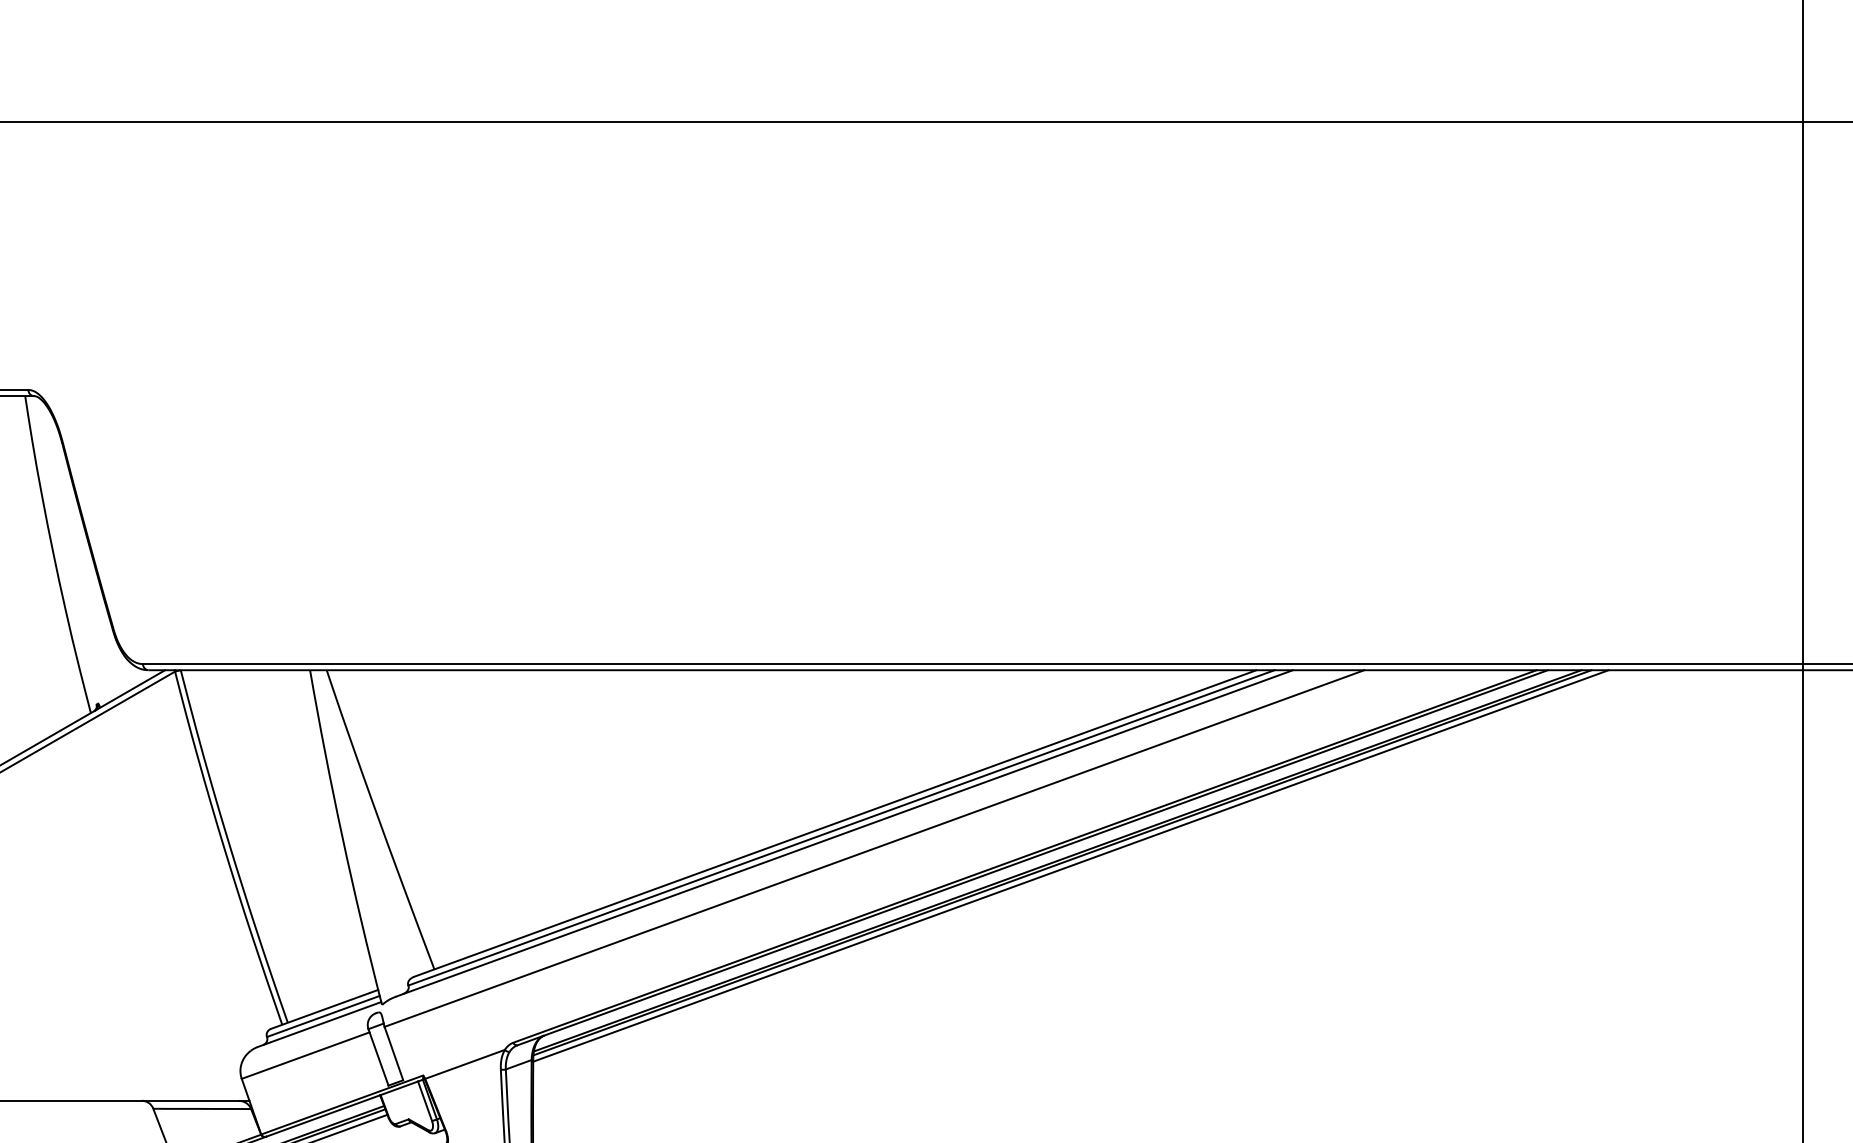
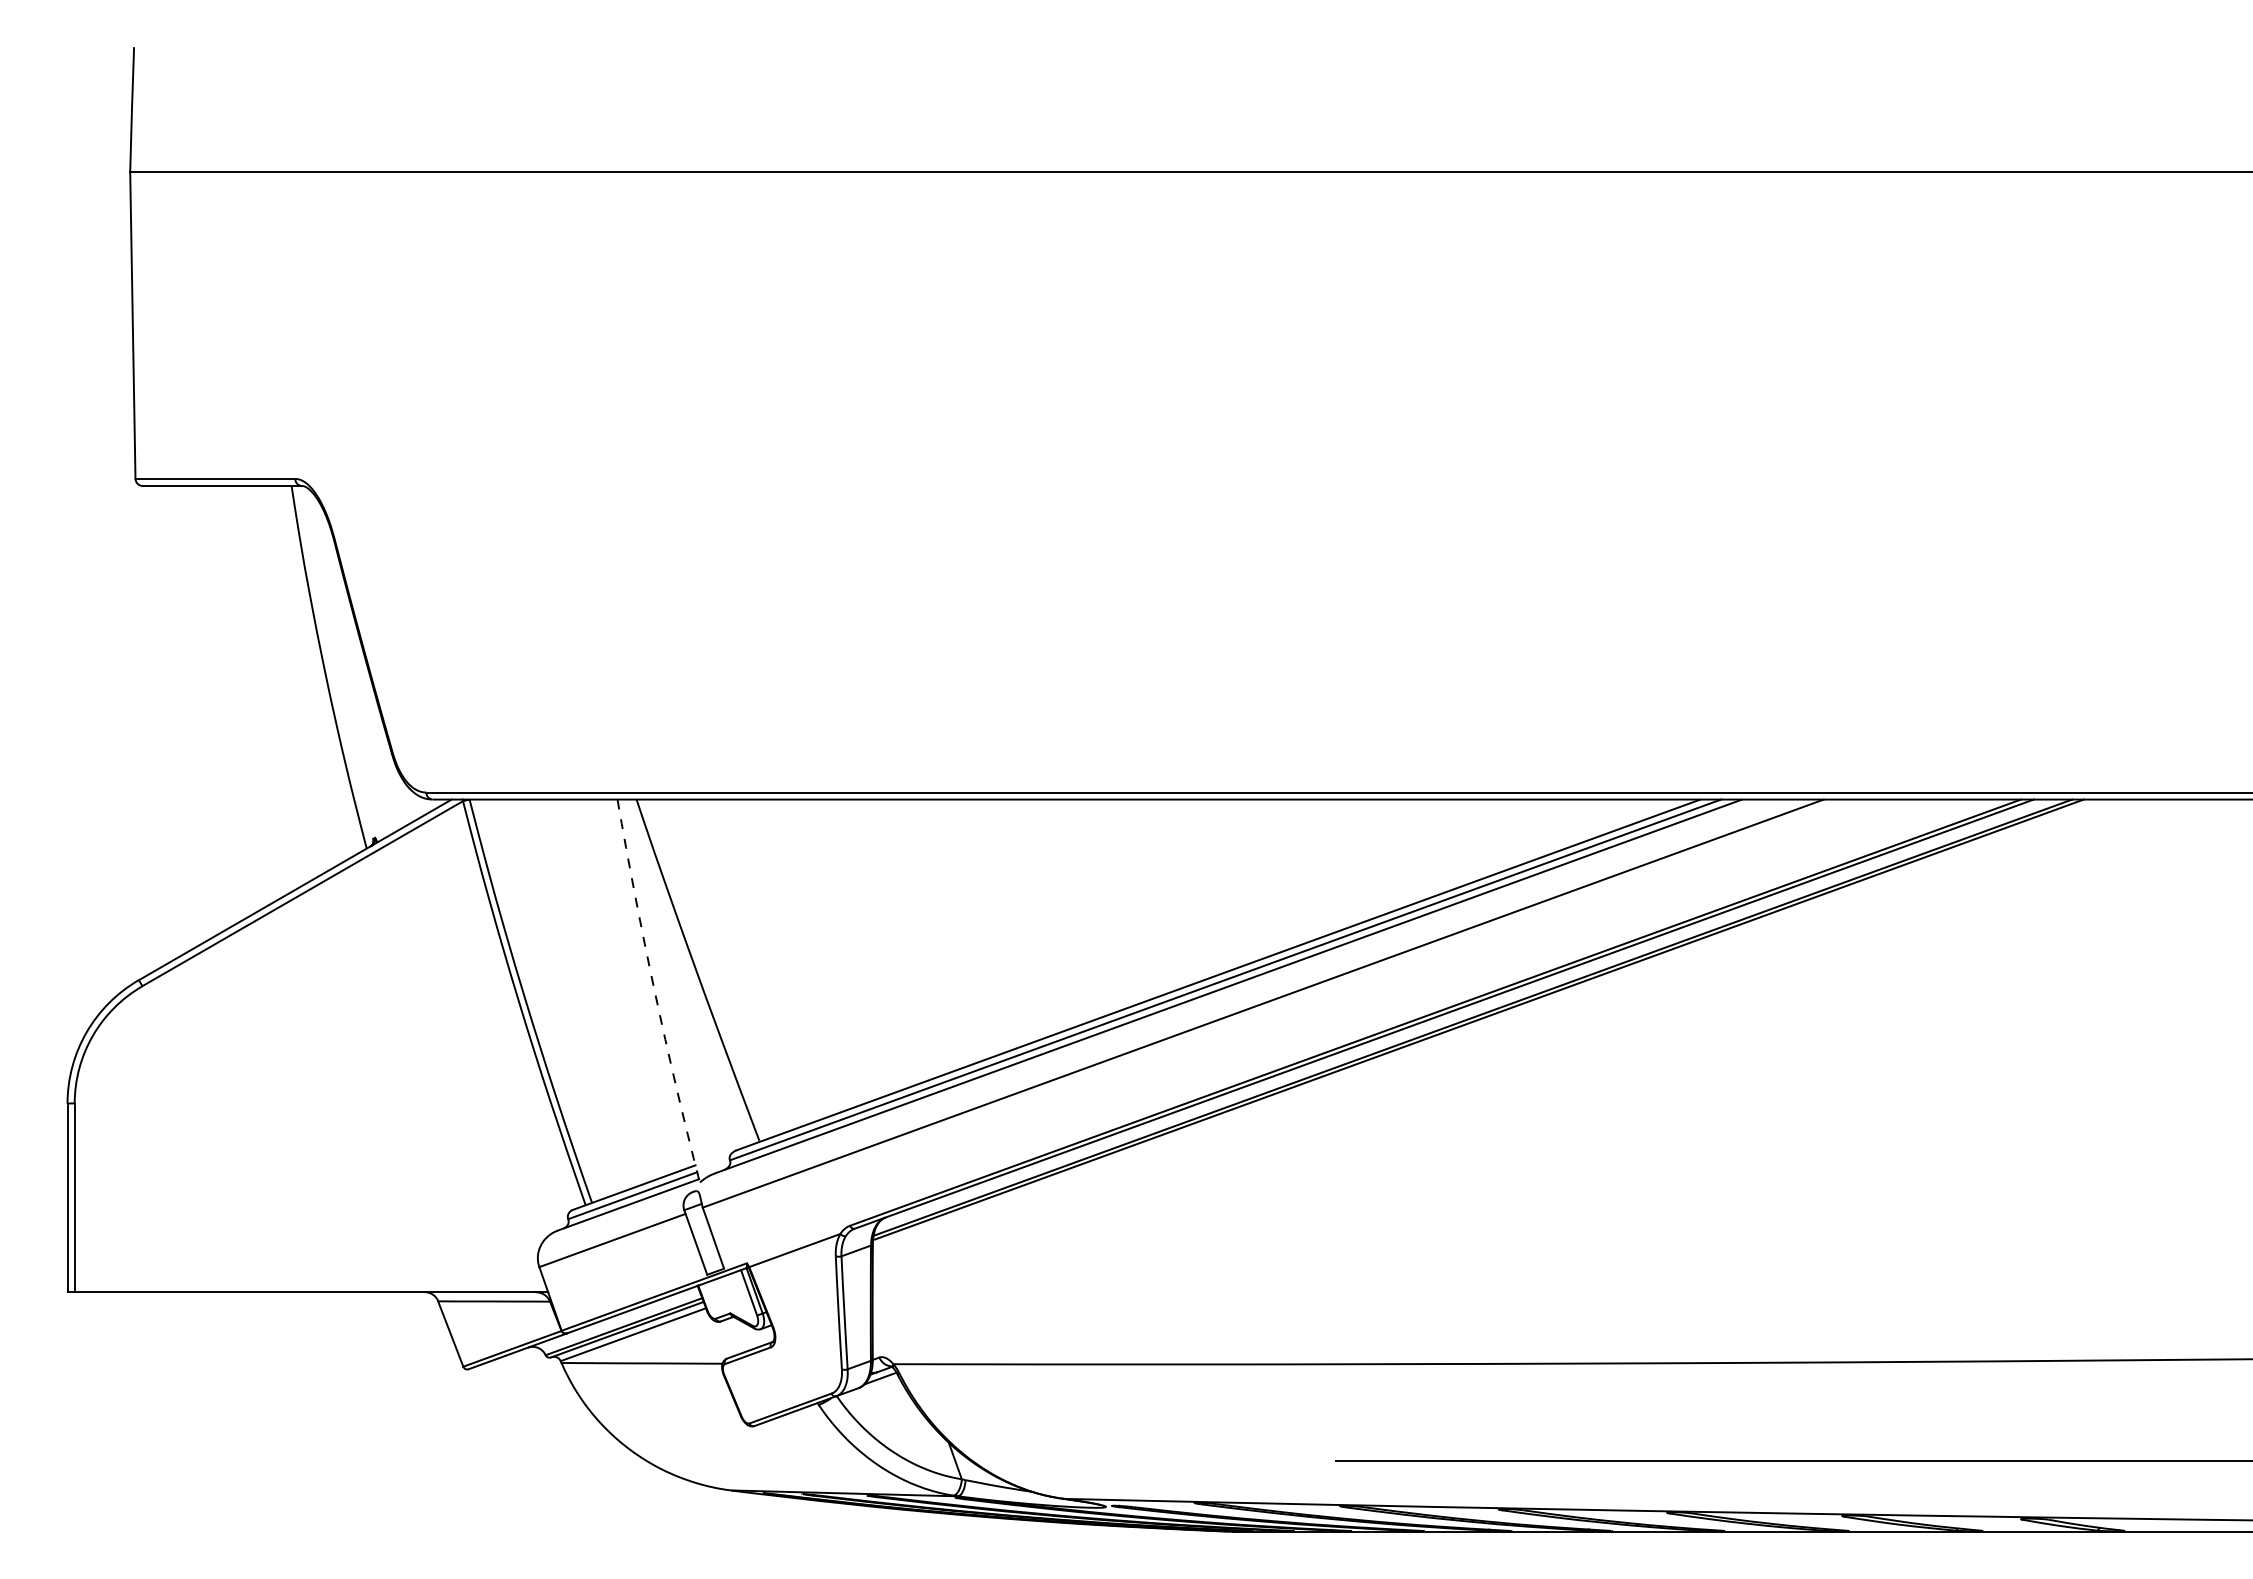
arc: (342, 837) -> (654, 991), solid -> dashed
line: (1070, 865) -> (1487, 1023), removed

